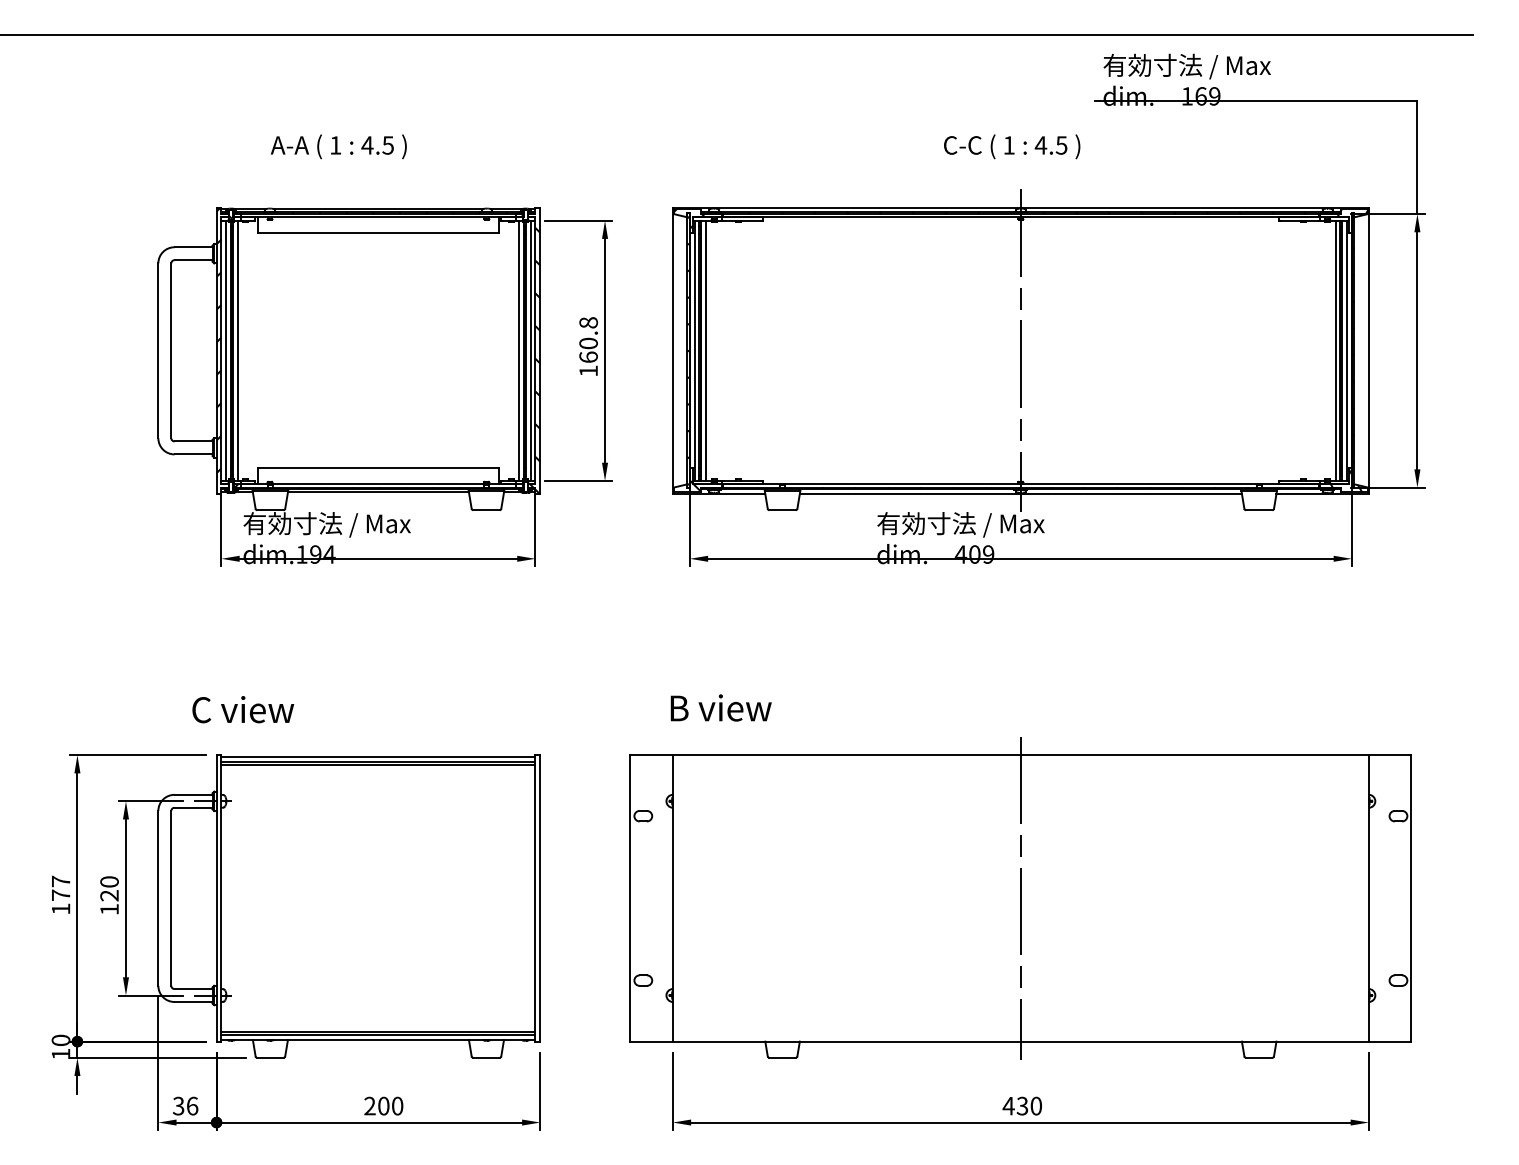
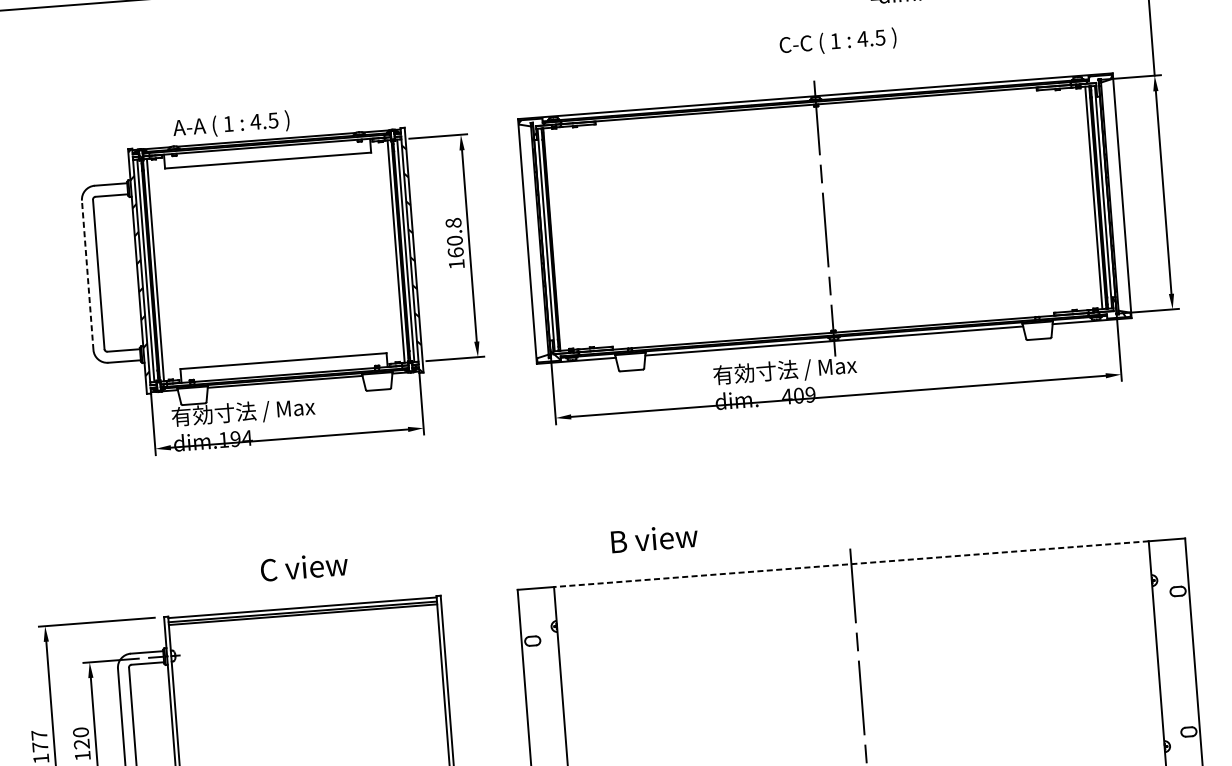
text: (338, 146) -> (231, 124), moved
text: (1012, 146) -> (838, 41), moved
line: (158, 350) -> (87, 275), solid -> dashed
line: (706, 350) -> (556, 239), removed
text: (720, 707) -> (653, 538), moved
text: (243, 709) -> (304, 566), moved
line: (1020, 755) -> (851, 564), solid -> dashed

